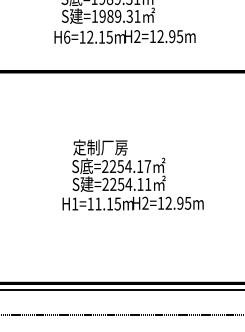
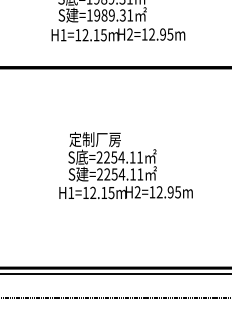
text: (67, 36) -> (63, 34), H6=12.15m -> H1=12.15m
text: (147, 166) -> (139, 157), =2254.17 -> =2254.11
text: (98, 203) -> (93, 192), H1=11.15m -> H1=12.15m

